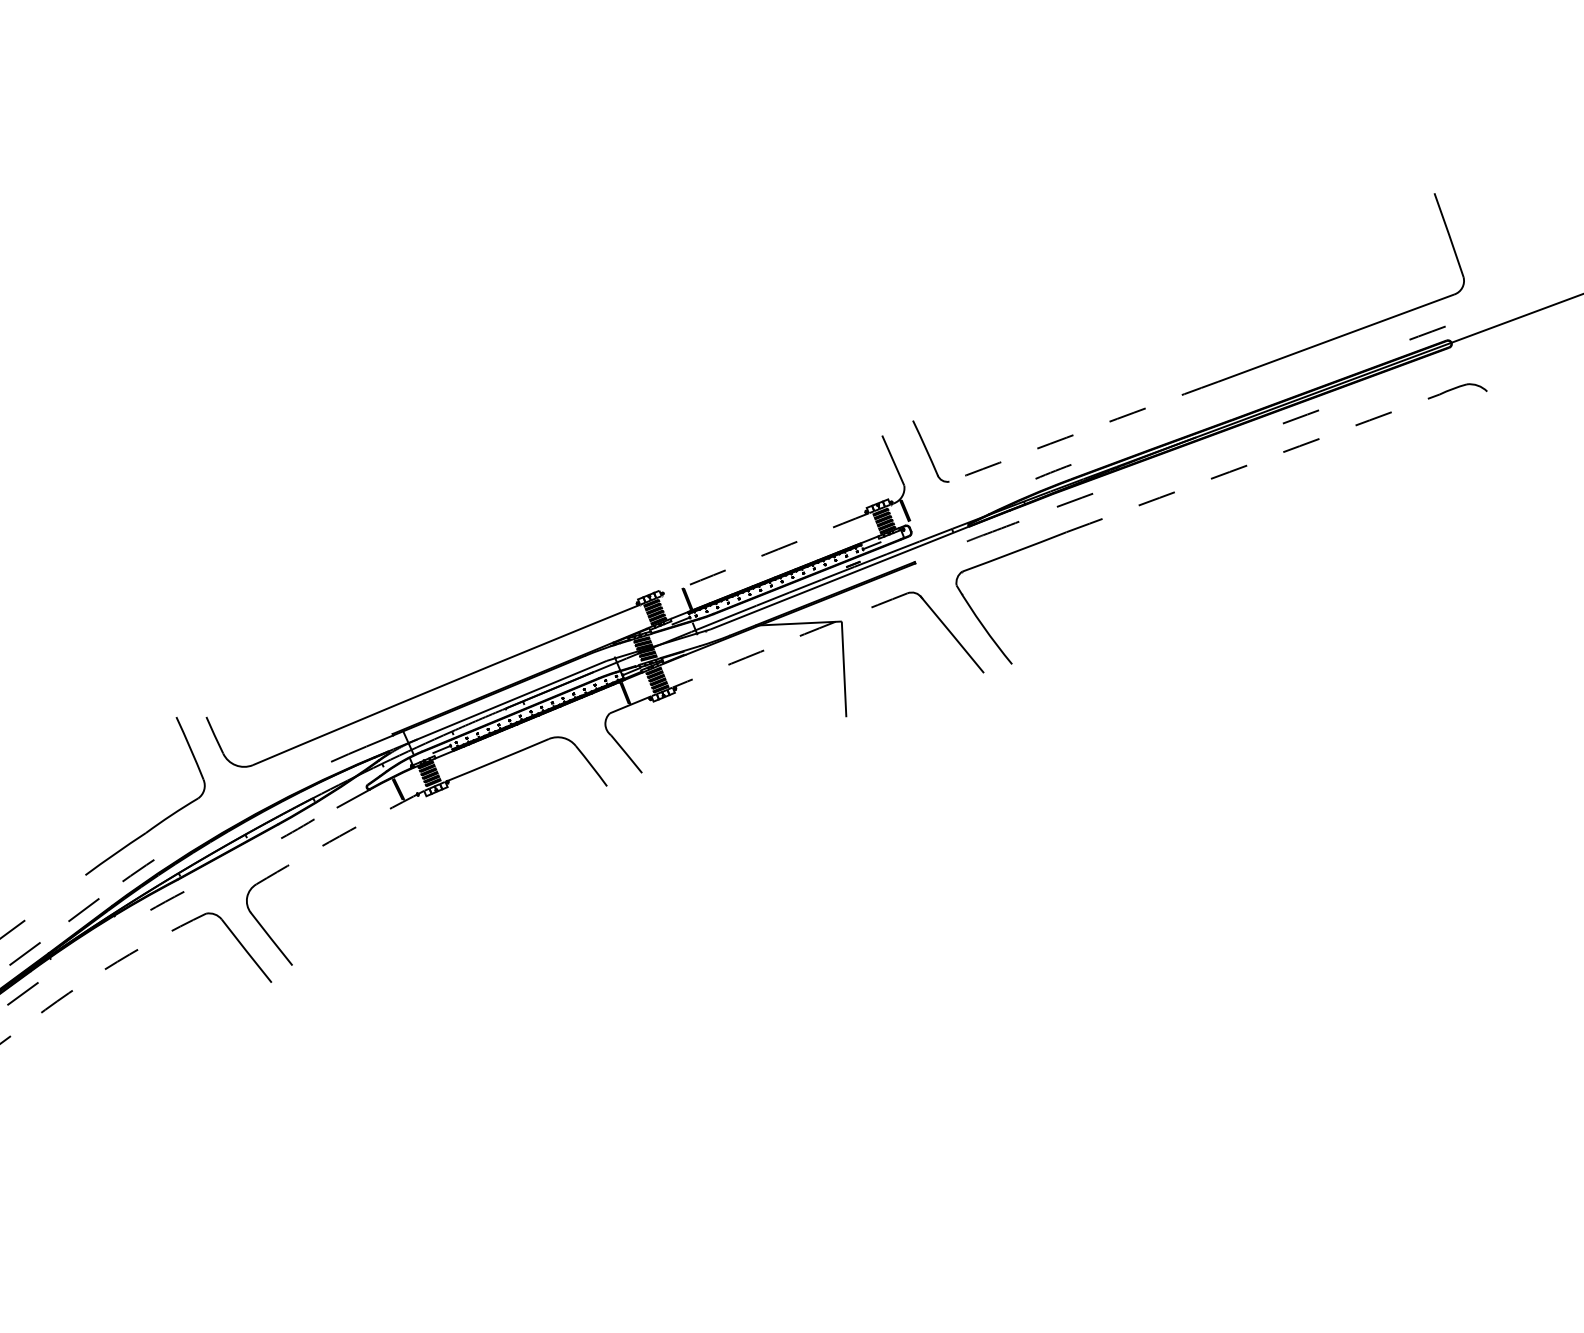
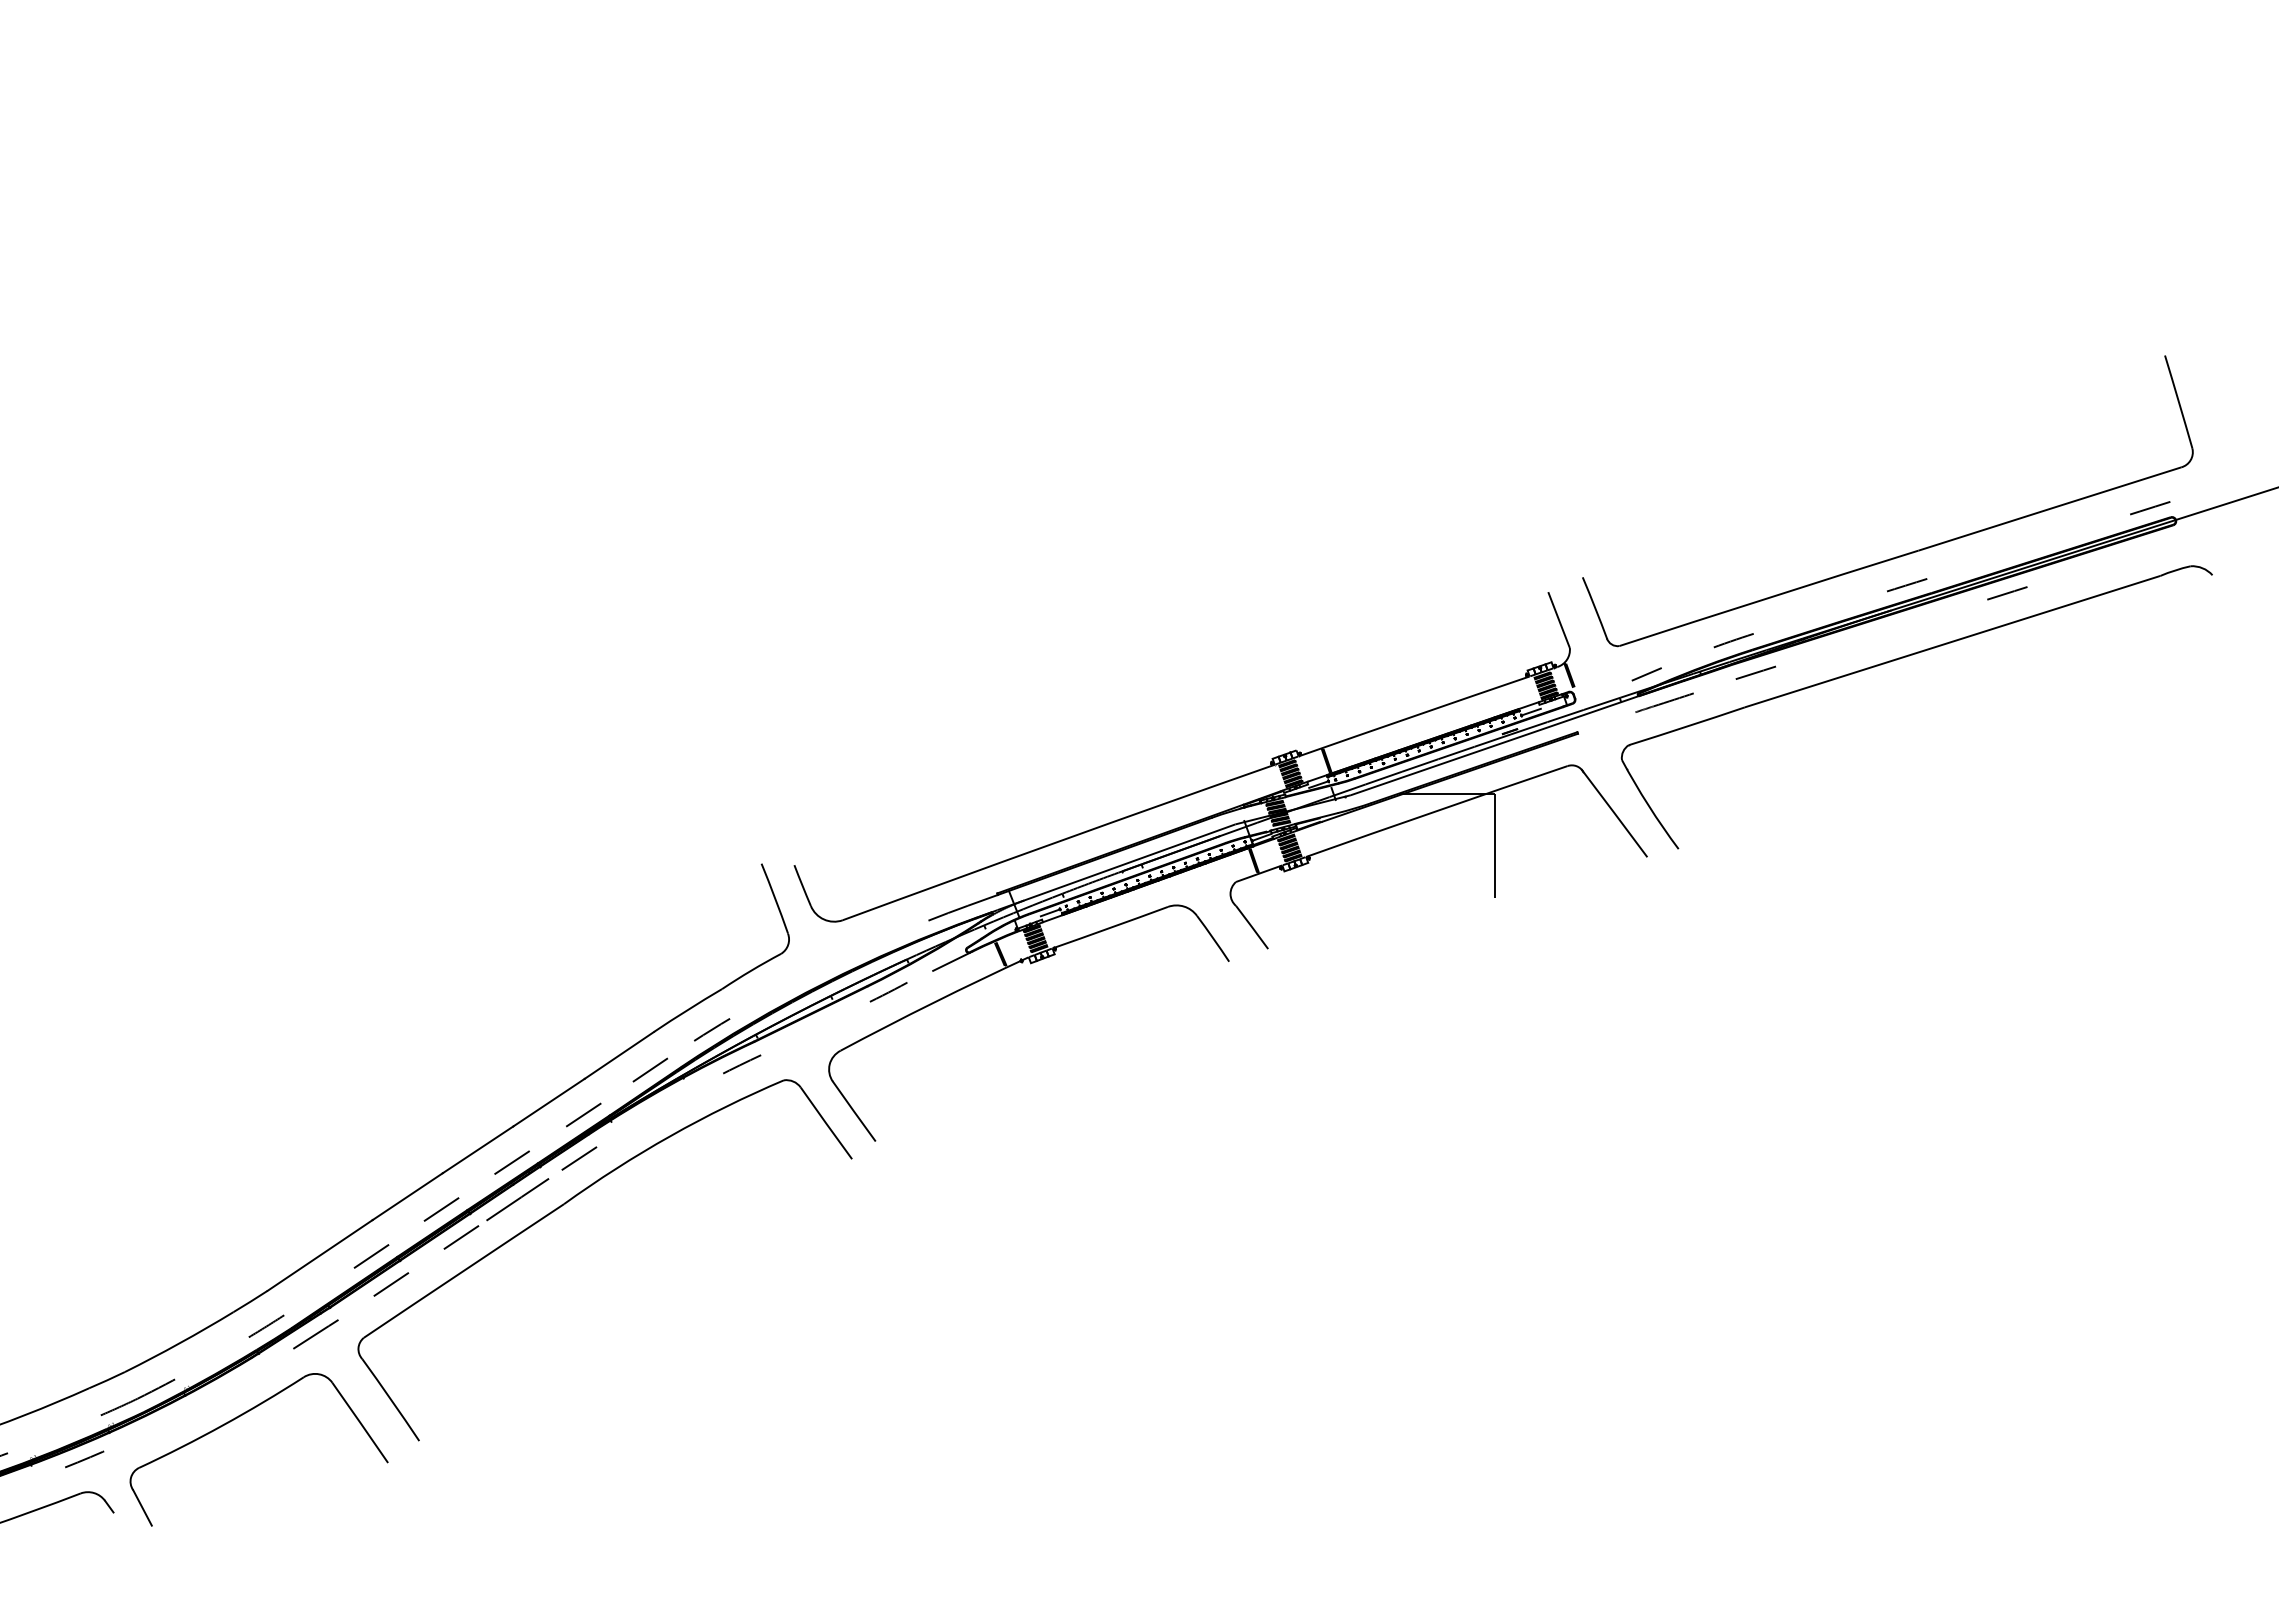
line: (1209, 414) -> (1907, 585), added
arc: (1083, 431) -> (1768, 597), dashed -> solid
arc: (1252, 463) -> (1952, 641), dashed -> solid
line: (975, 506) -> (1646, 674), added
arc: (765, 554) -> (1414, 716), dashed -> solid
arc: (789, 640) -> (1436, 811), dashed -> solid
arc: (339, 836) -> (933, 1002), dashed -> solid
line: (54, 898) -> (618, 1055), added
arc: (105, 969) -> (670, 1136), dashed -> solid

